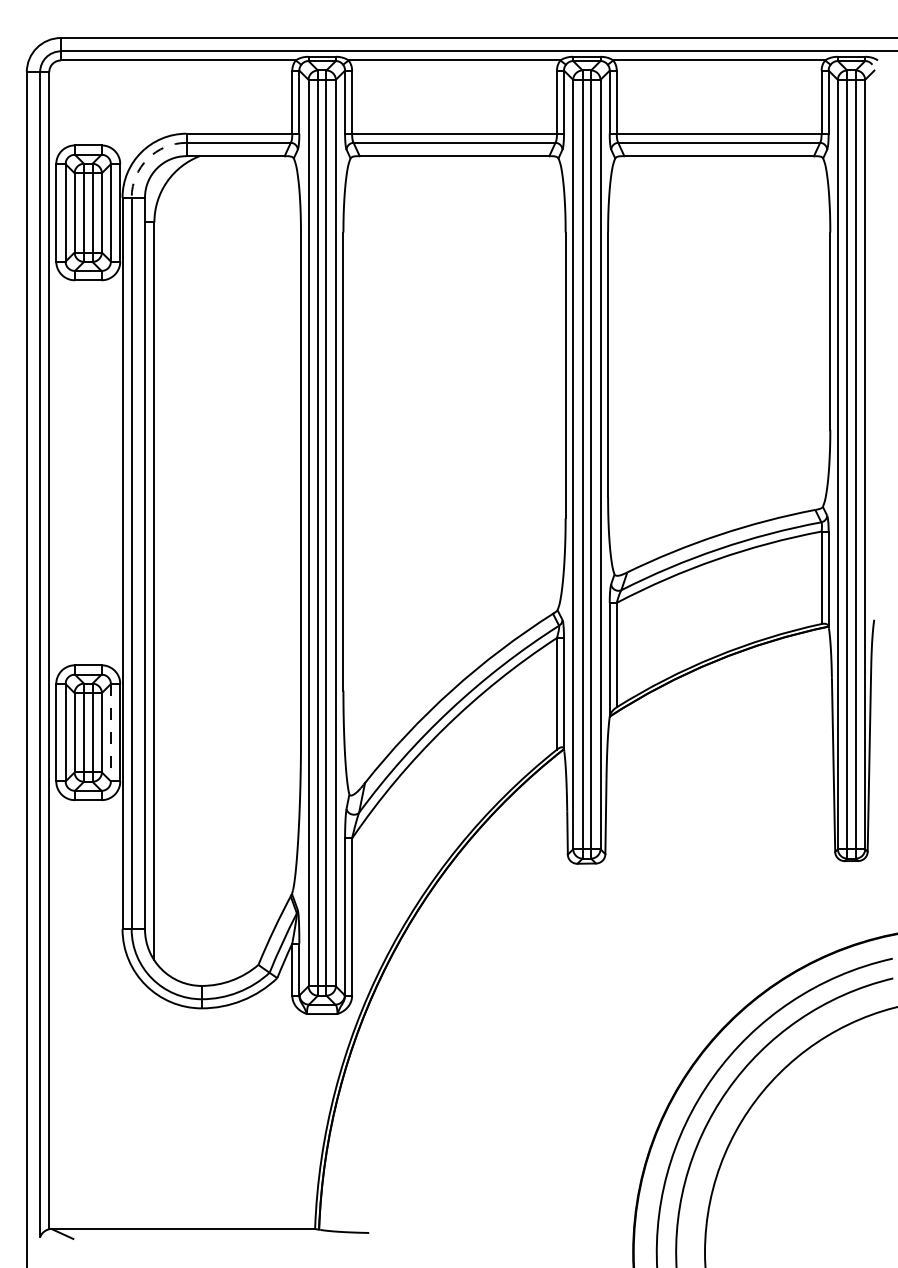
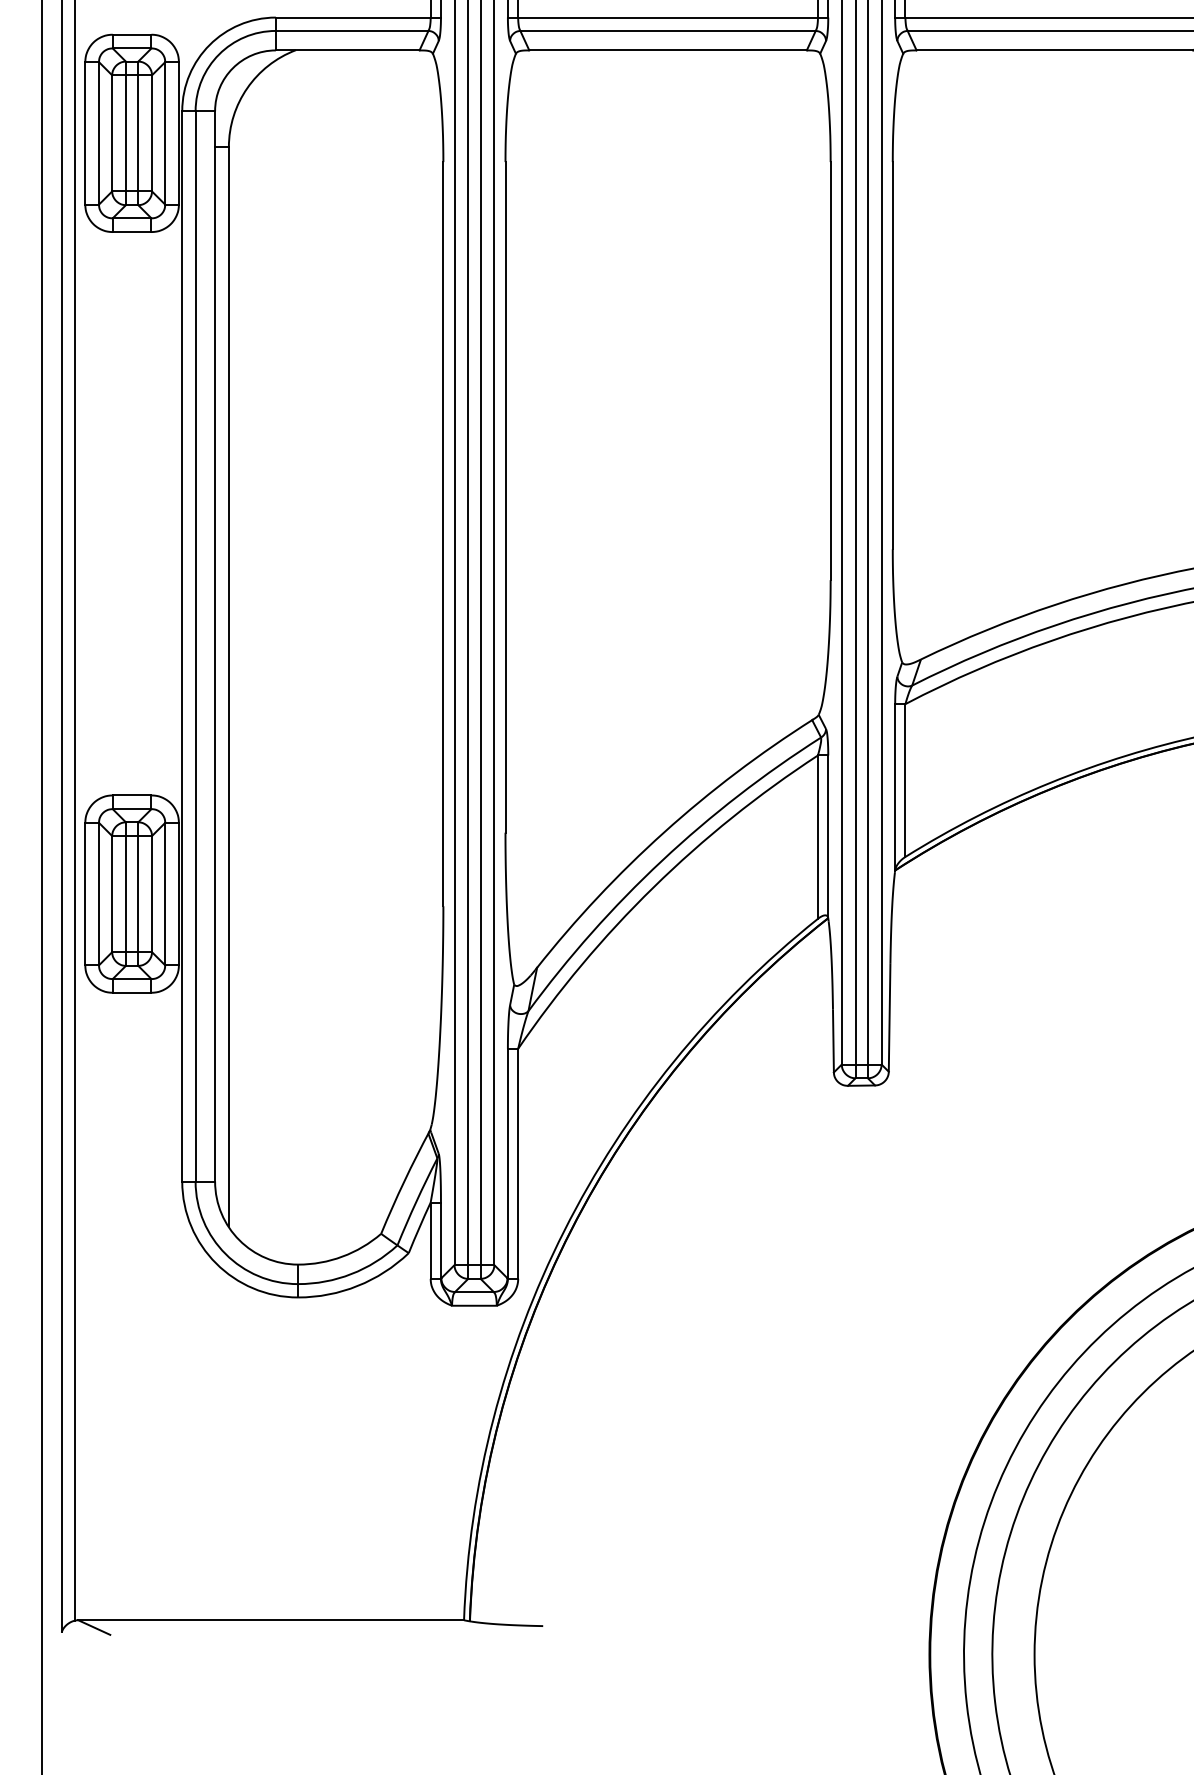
arc: (147, 158) -> (218, 53), dashed -> solid
line: (110, 732) -> (164, 893), dashed -> solid

